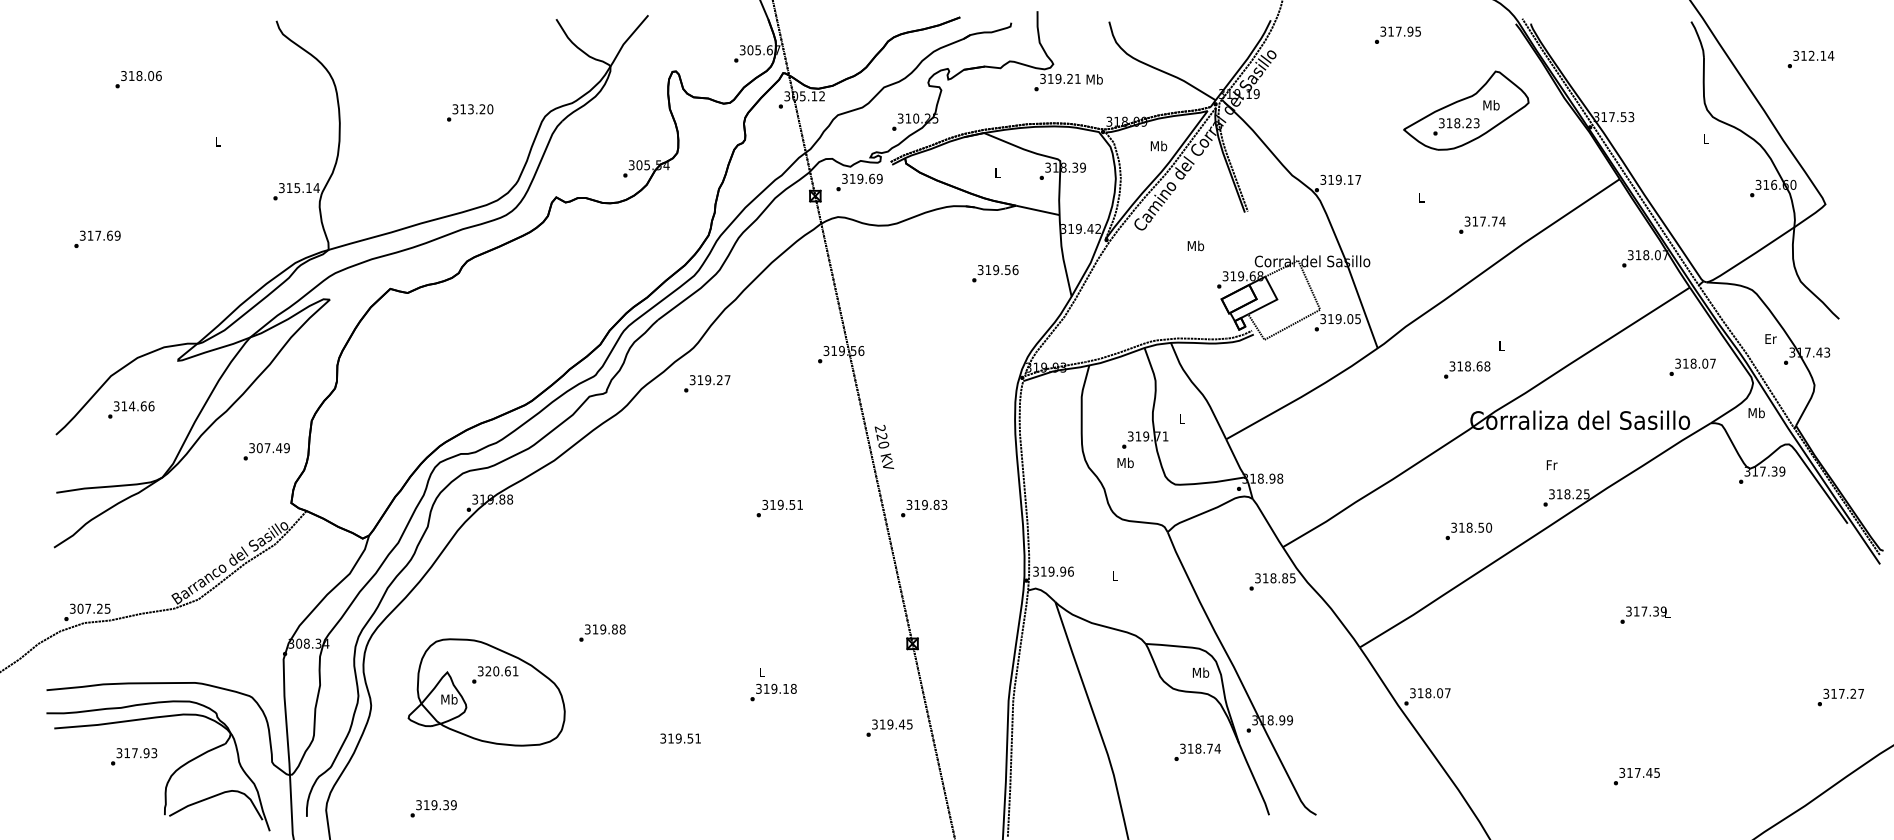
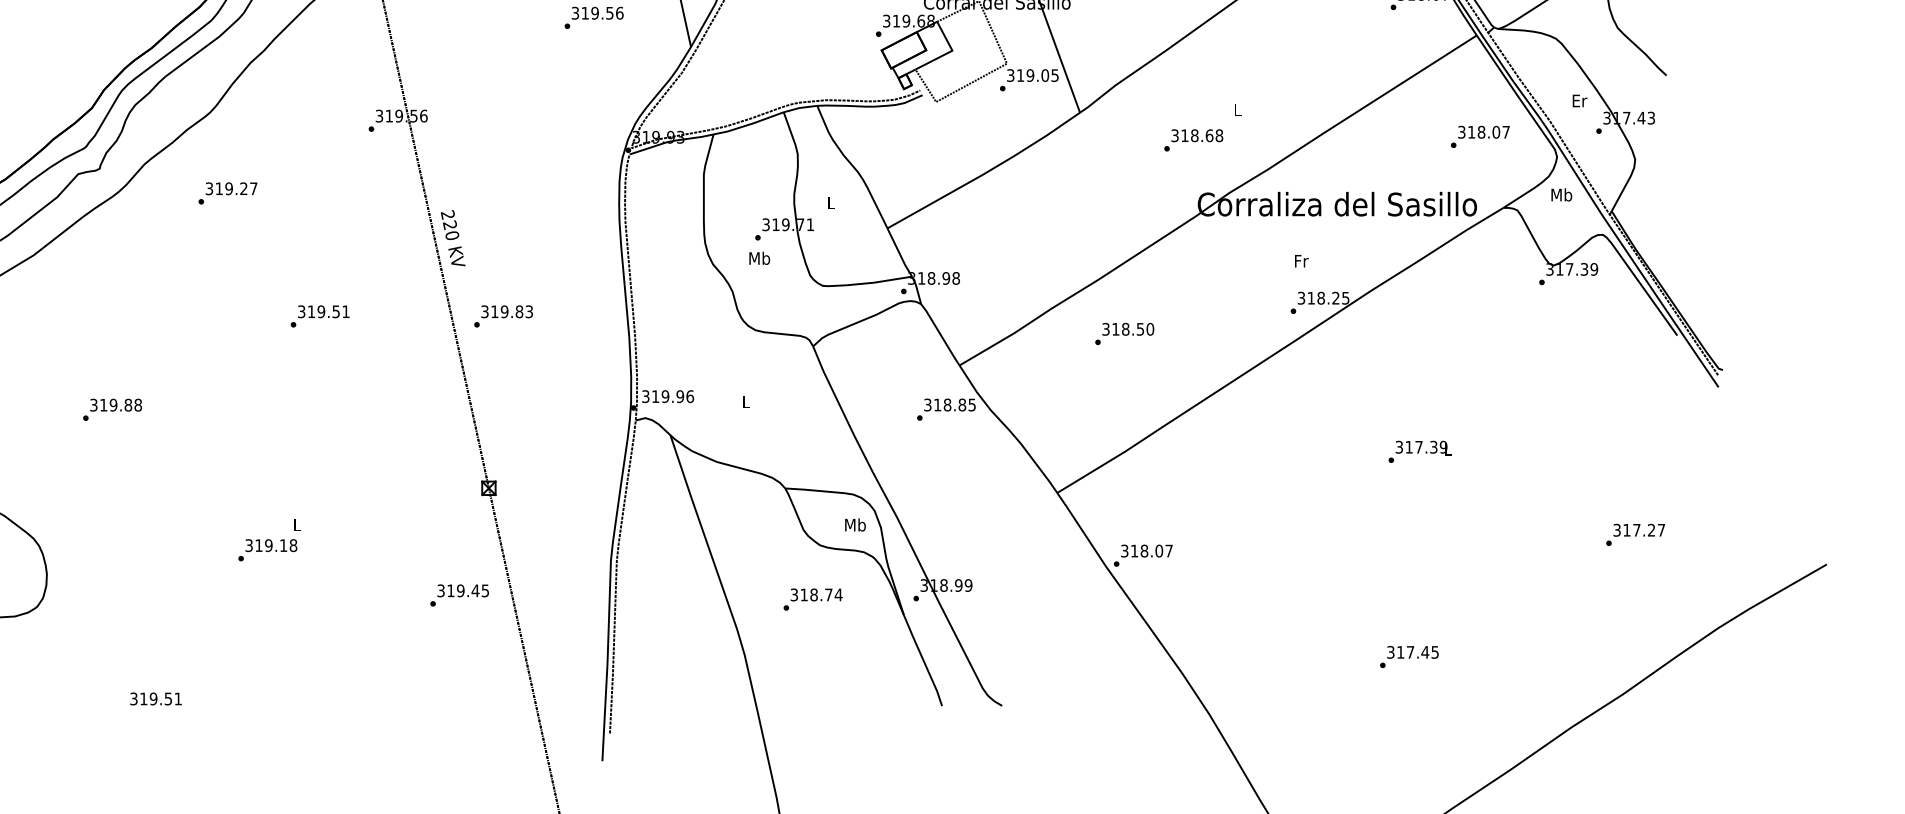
text: (707, 383) -> (228, 193), moved
text: (1468, 530) -> (1124, 332), moved
text: (602, 632) -> (112, 409), moved
text: (773, 692) -> (267, 550), moved
text: (1840, 697) -> (1635, 534), moved
text: (680, 738) -> (155, 698), moved
text: (1197, 751) -> (812, 598), moved

